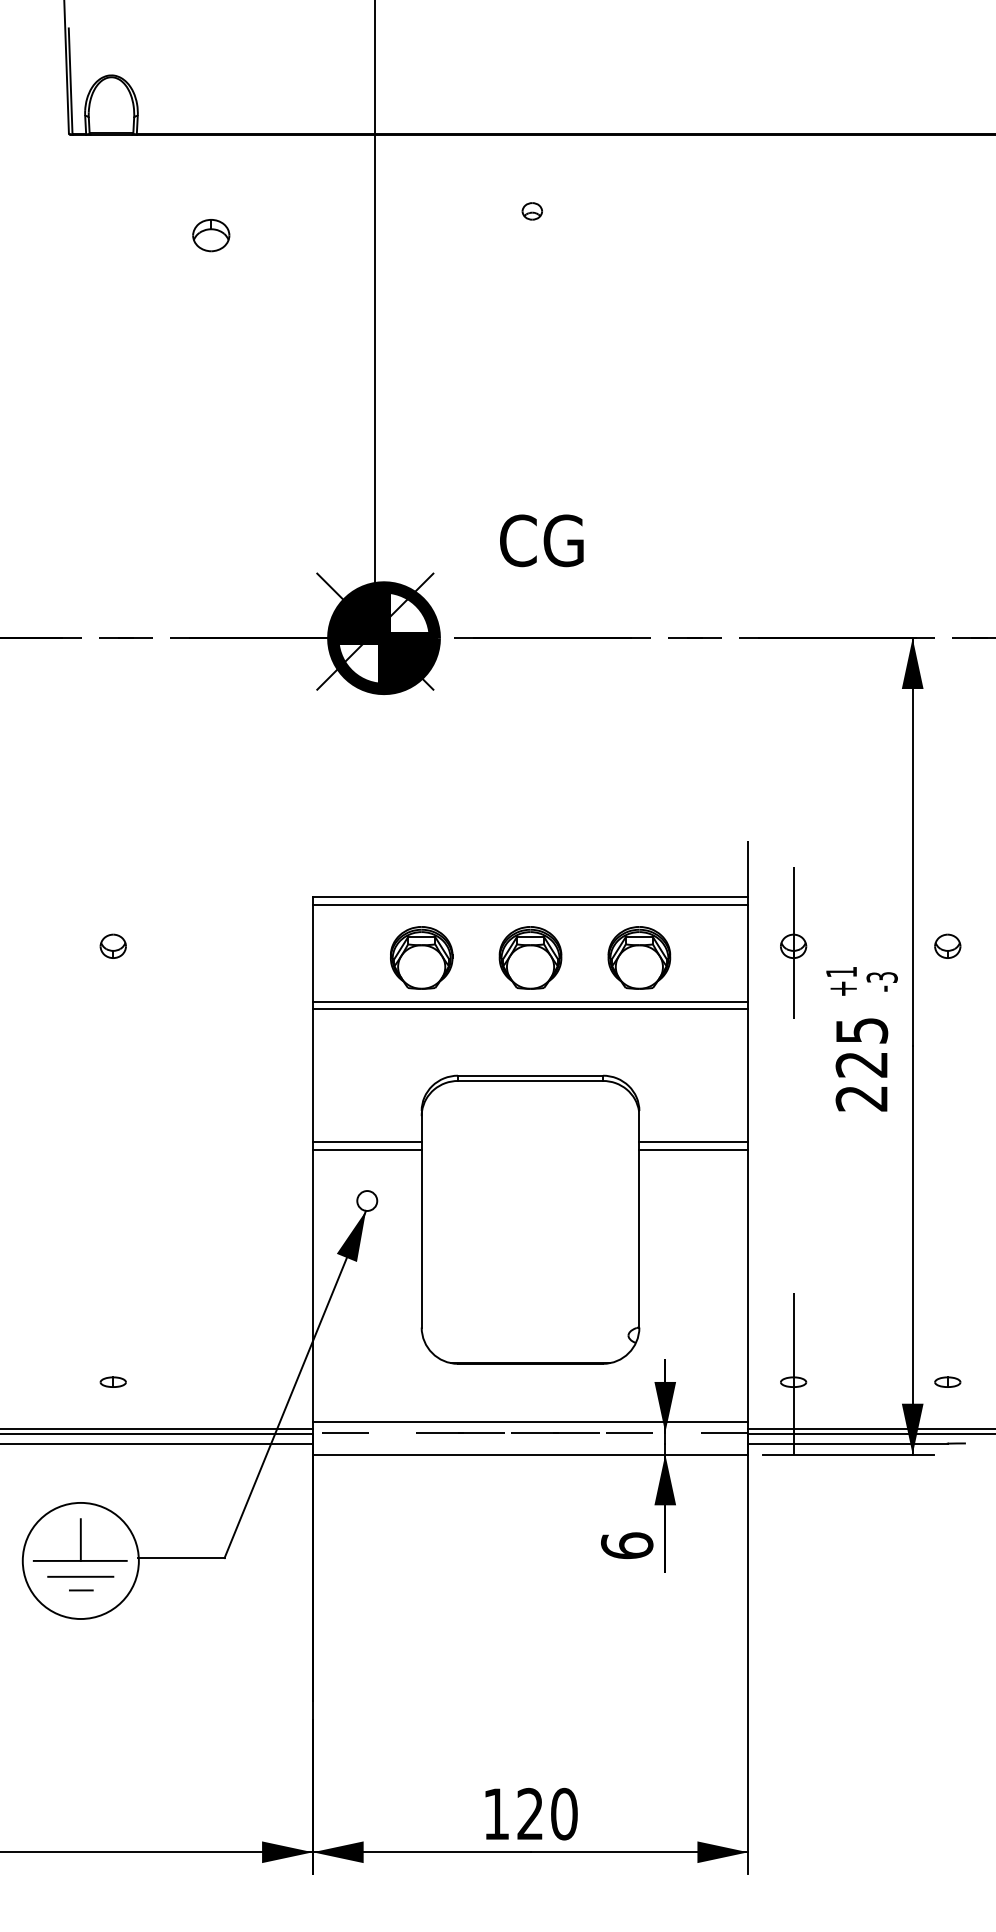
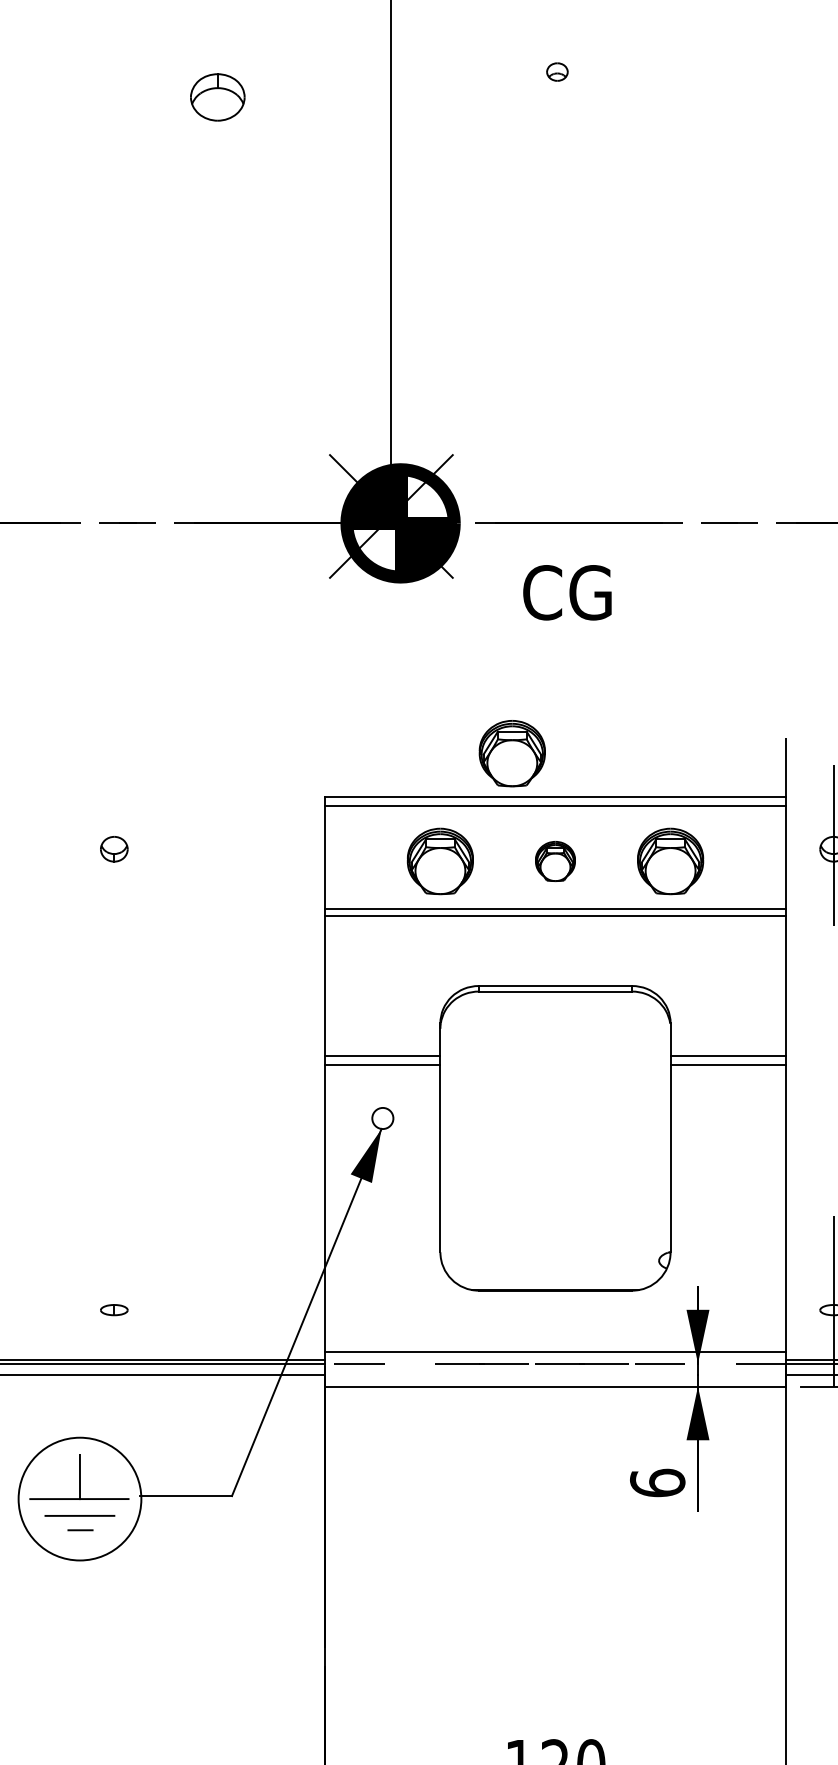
part: (211, 235) -> (218, 97), size x1.4
text: (541, 540) -> (567, 592), moved
part: (489, 855) -> (512, 753), added
part: (530, 957) -> (555, 861), size x0.6

